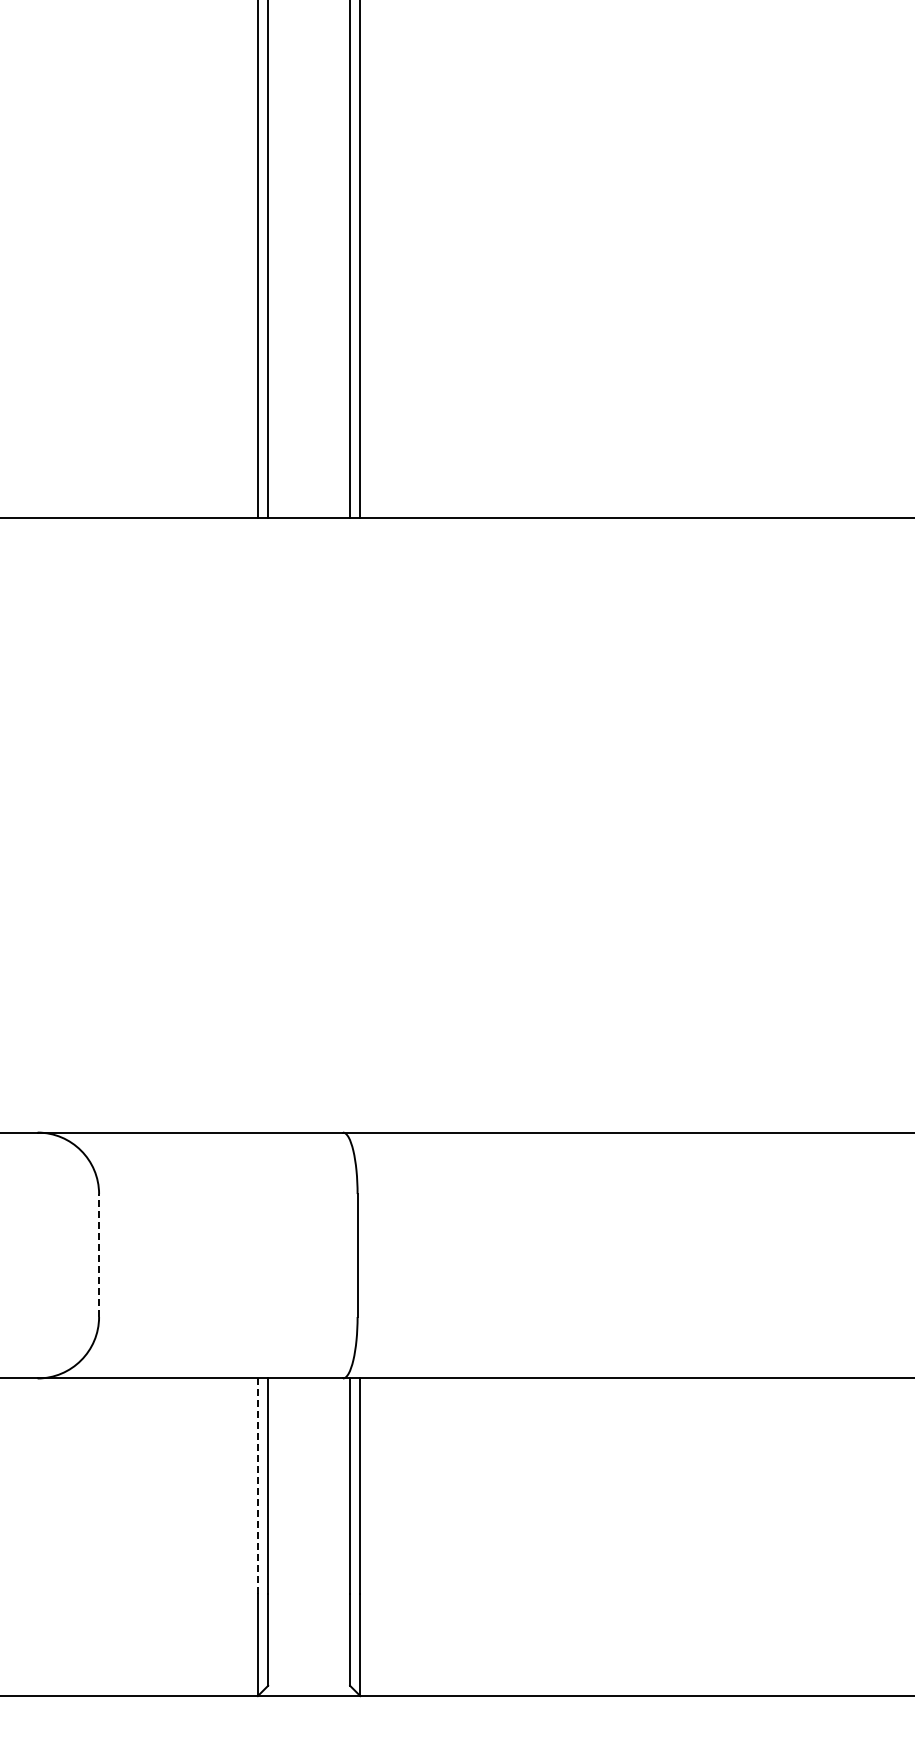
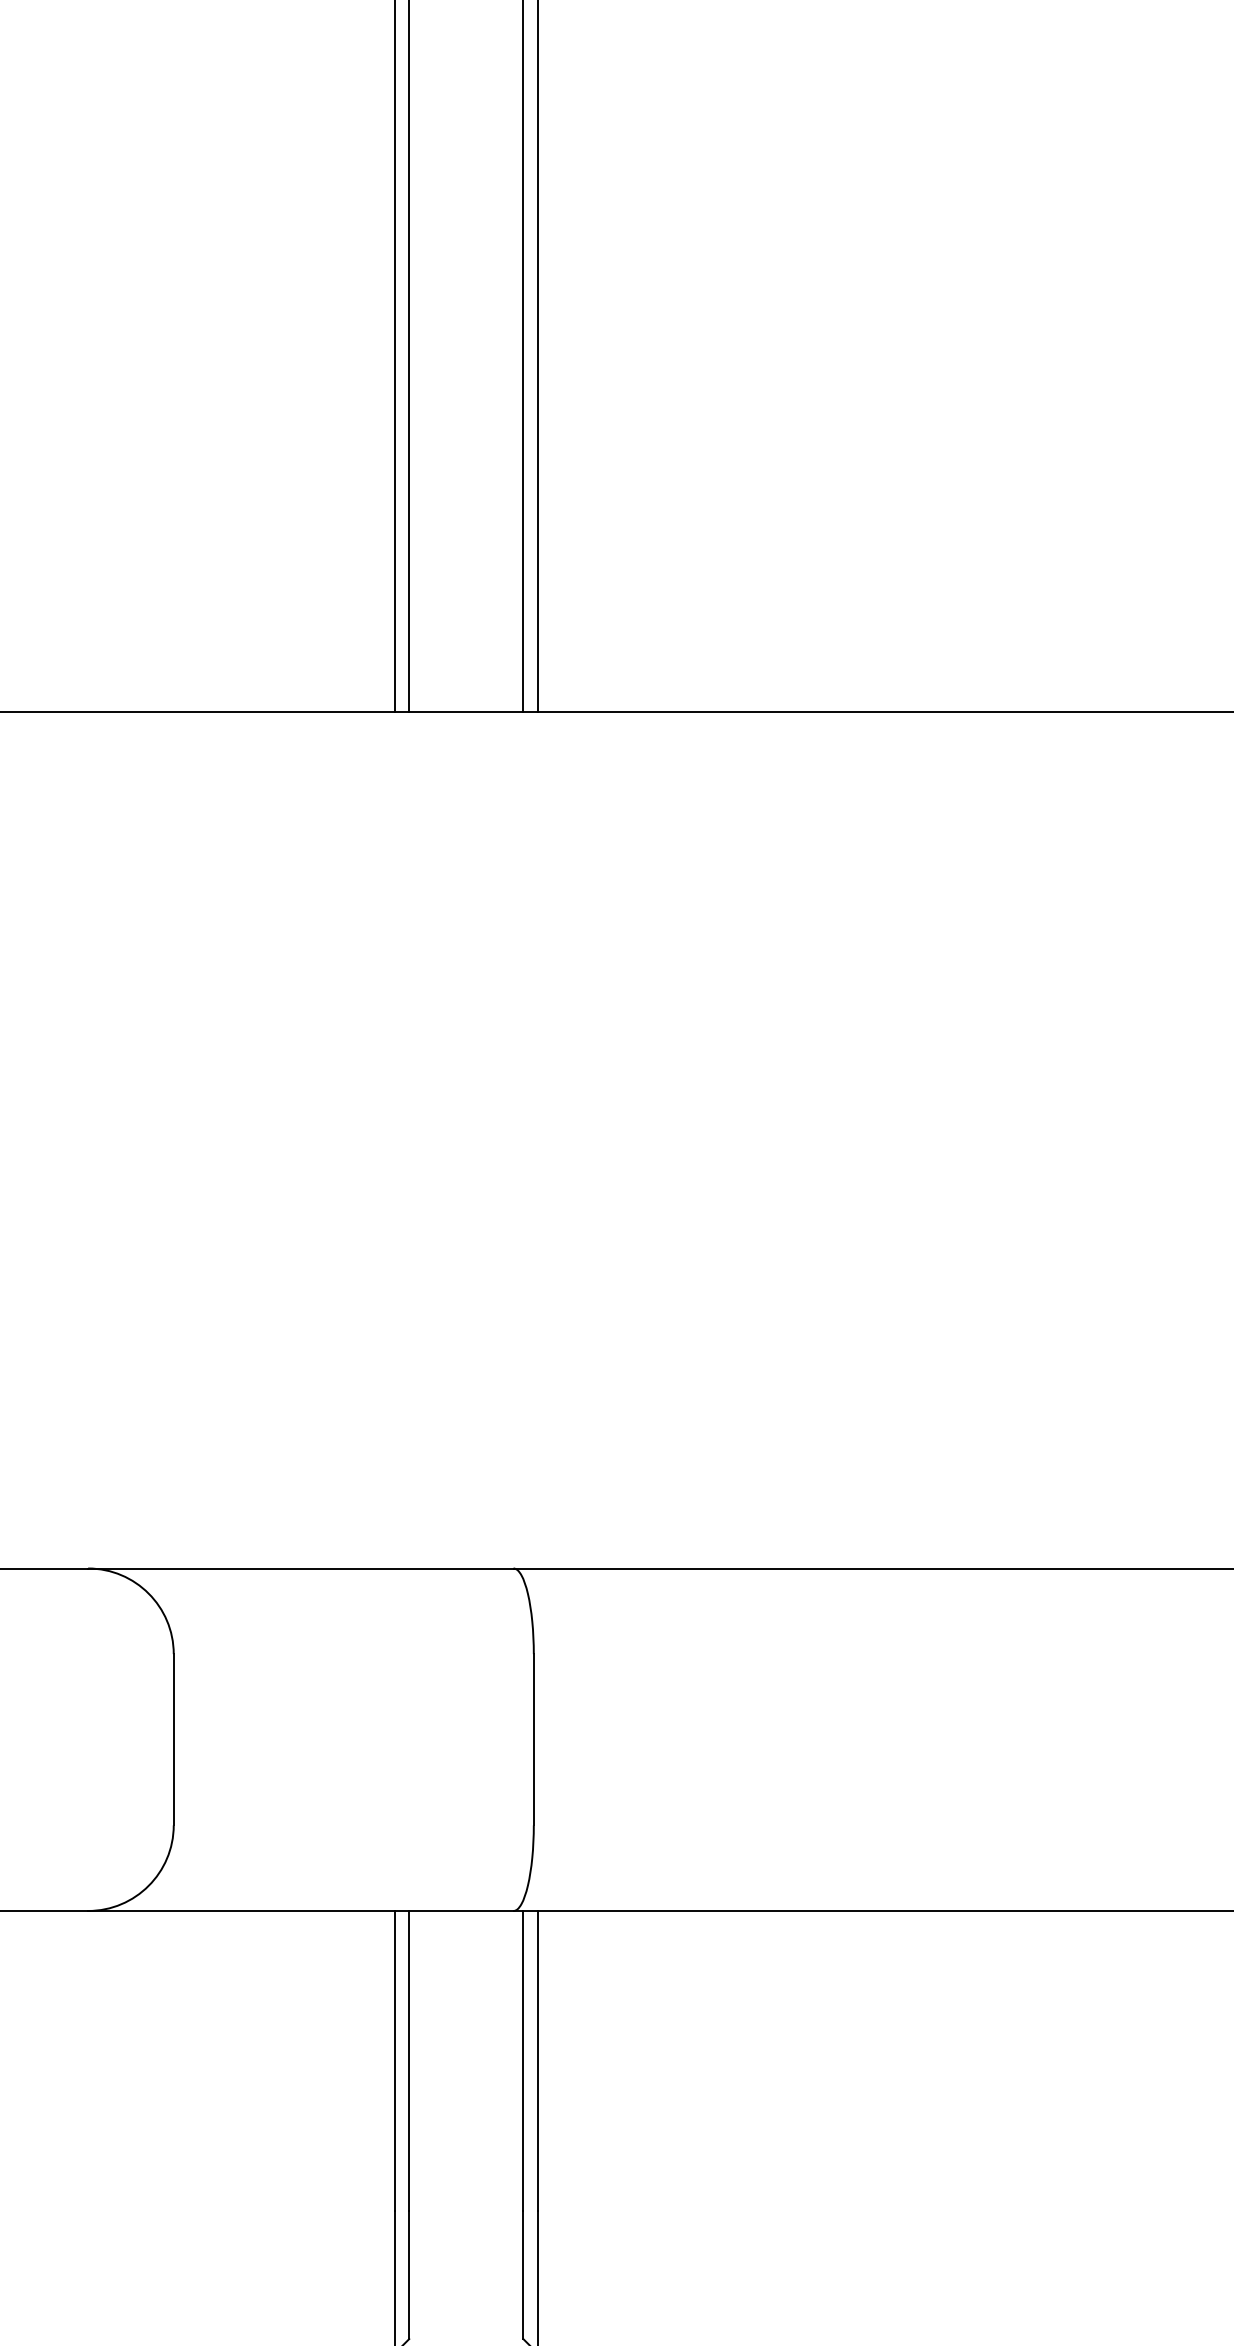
line: (99, 1255) -> (174, 1739), dashed -> solid
line: (257, 1486) -> (394, 2061), dashed -> solid

